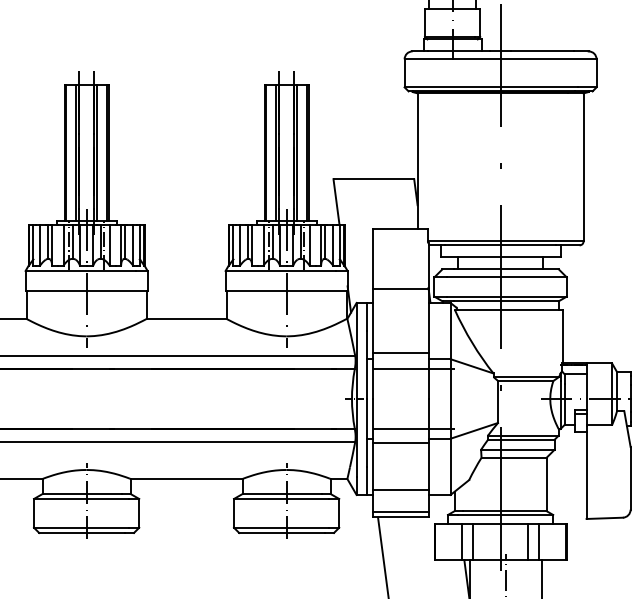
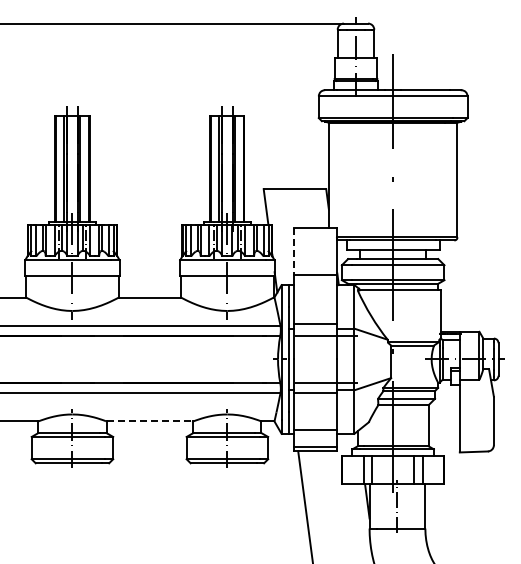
line: (371, 259) -> (293, 251), solid -> dashed
line: (187, 479) -> (150, 421), solid -> dashed

